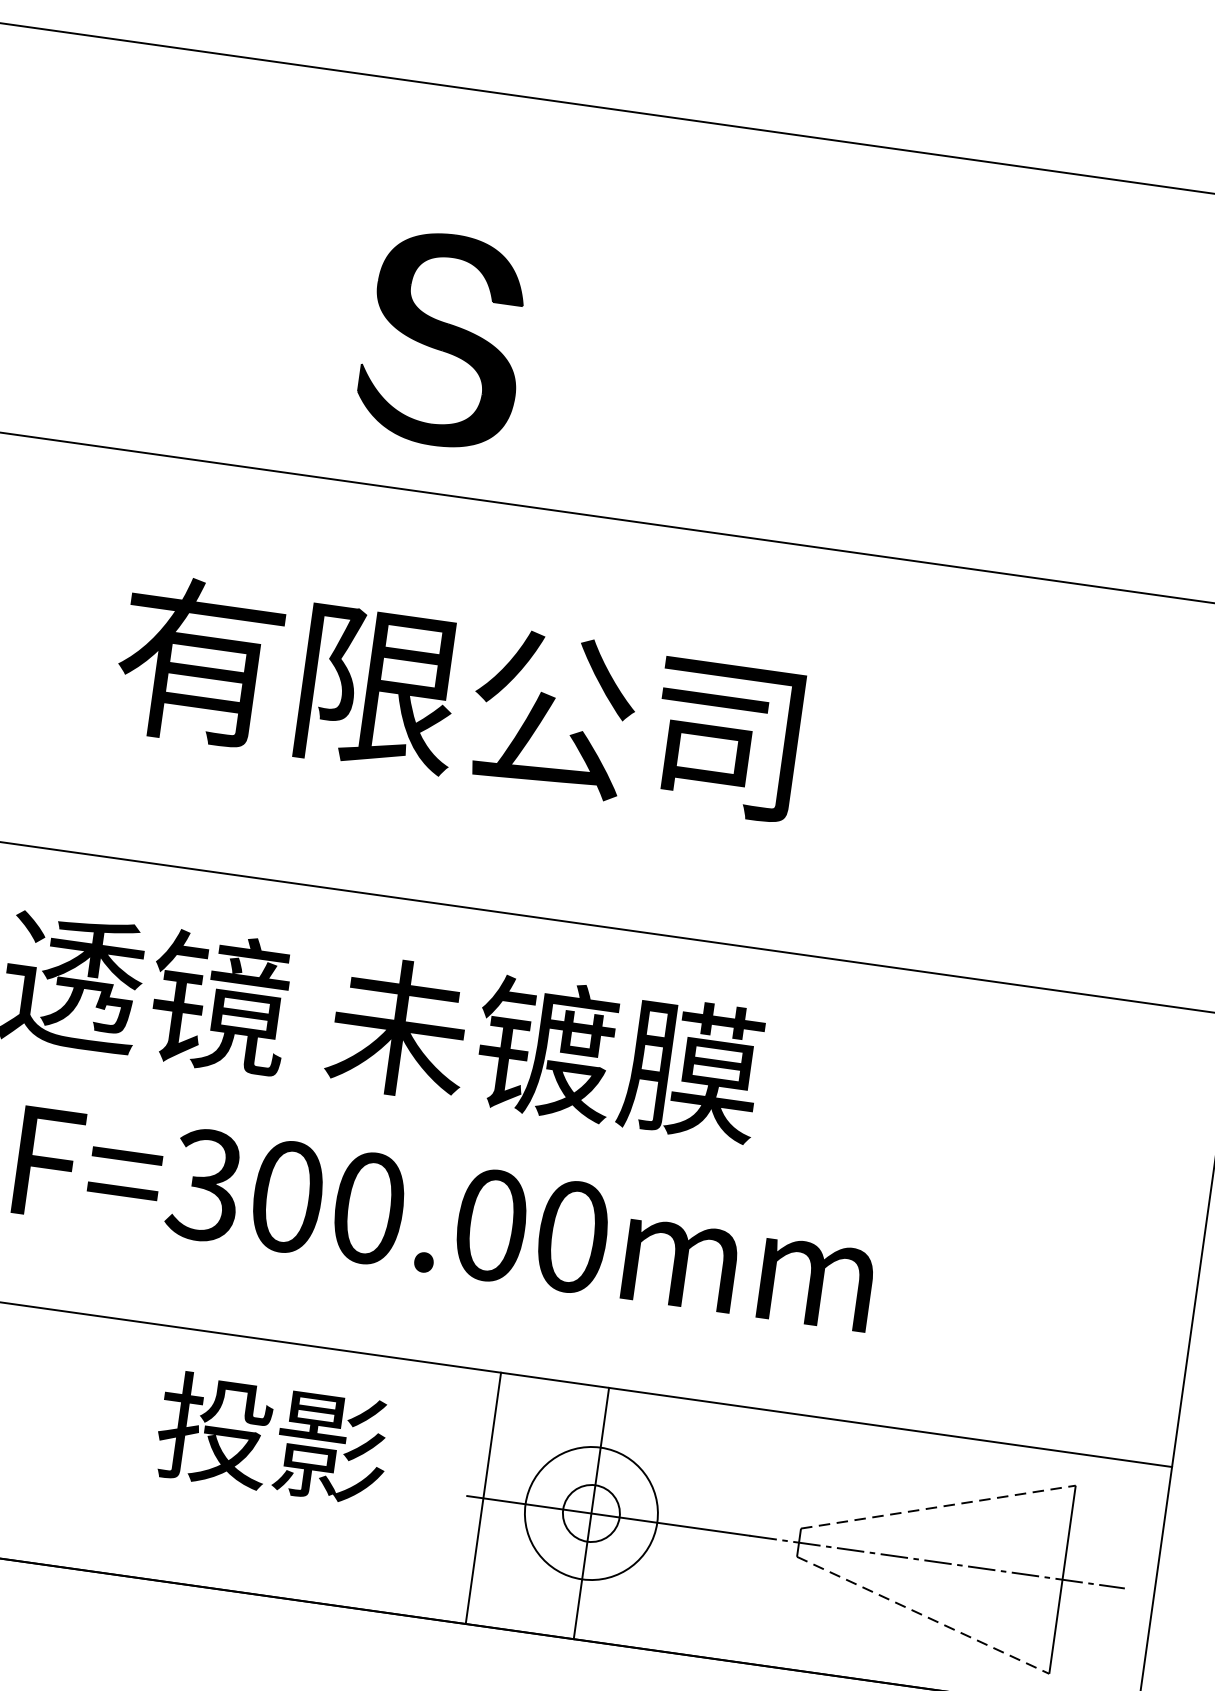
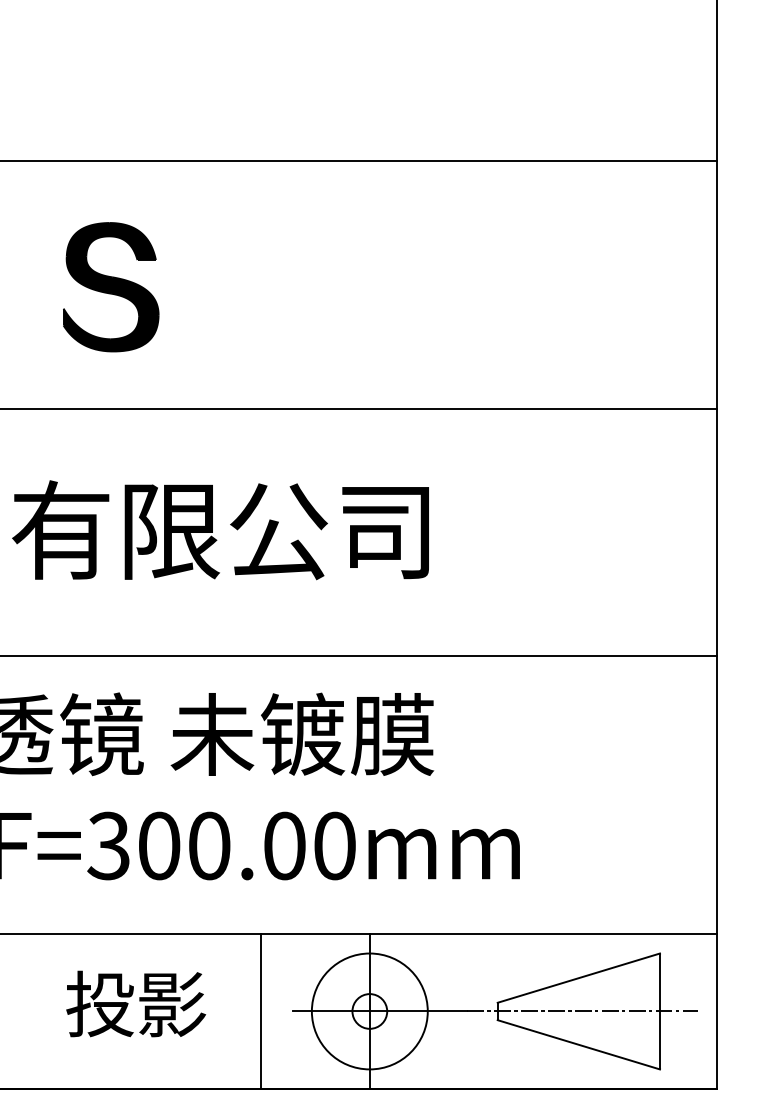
part: (444, 340) -> (111, 287), moved
text: (273, 1437) -> (136, 1003), moved
line: (483, 1498) -> (261, 1011), moved
line: (937, 1507) -> (578, 978), dashed -> solid
circle: (590, 1513) -> (369, 1011), size x1.43
line: (922, 1614) -> (578, 1044), dashed -> solid

